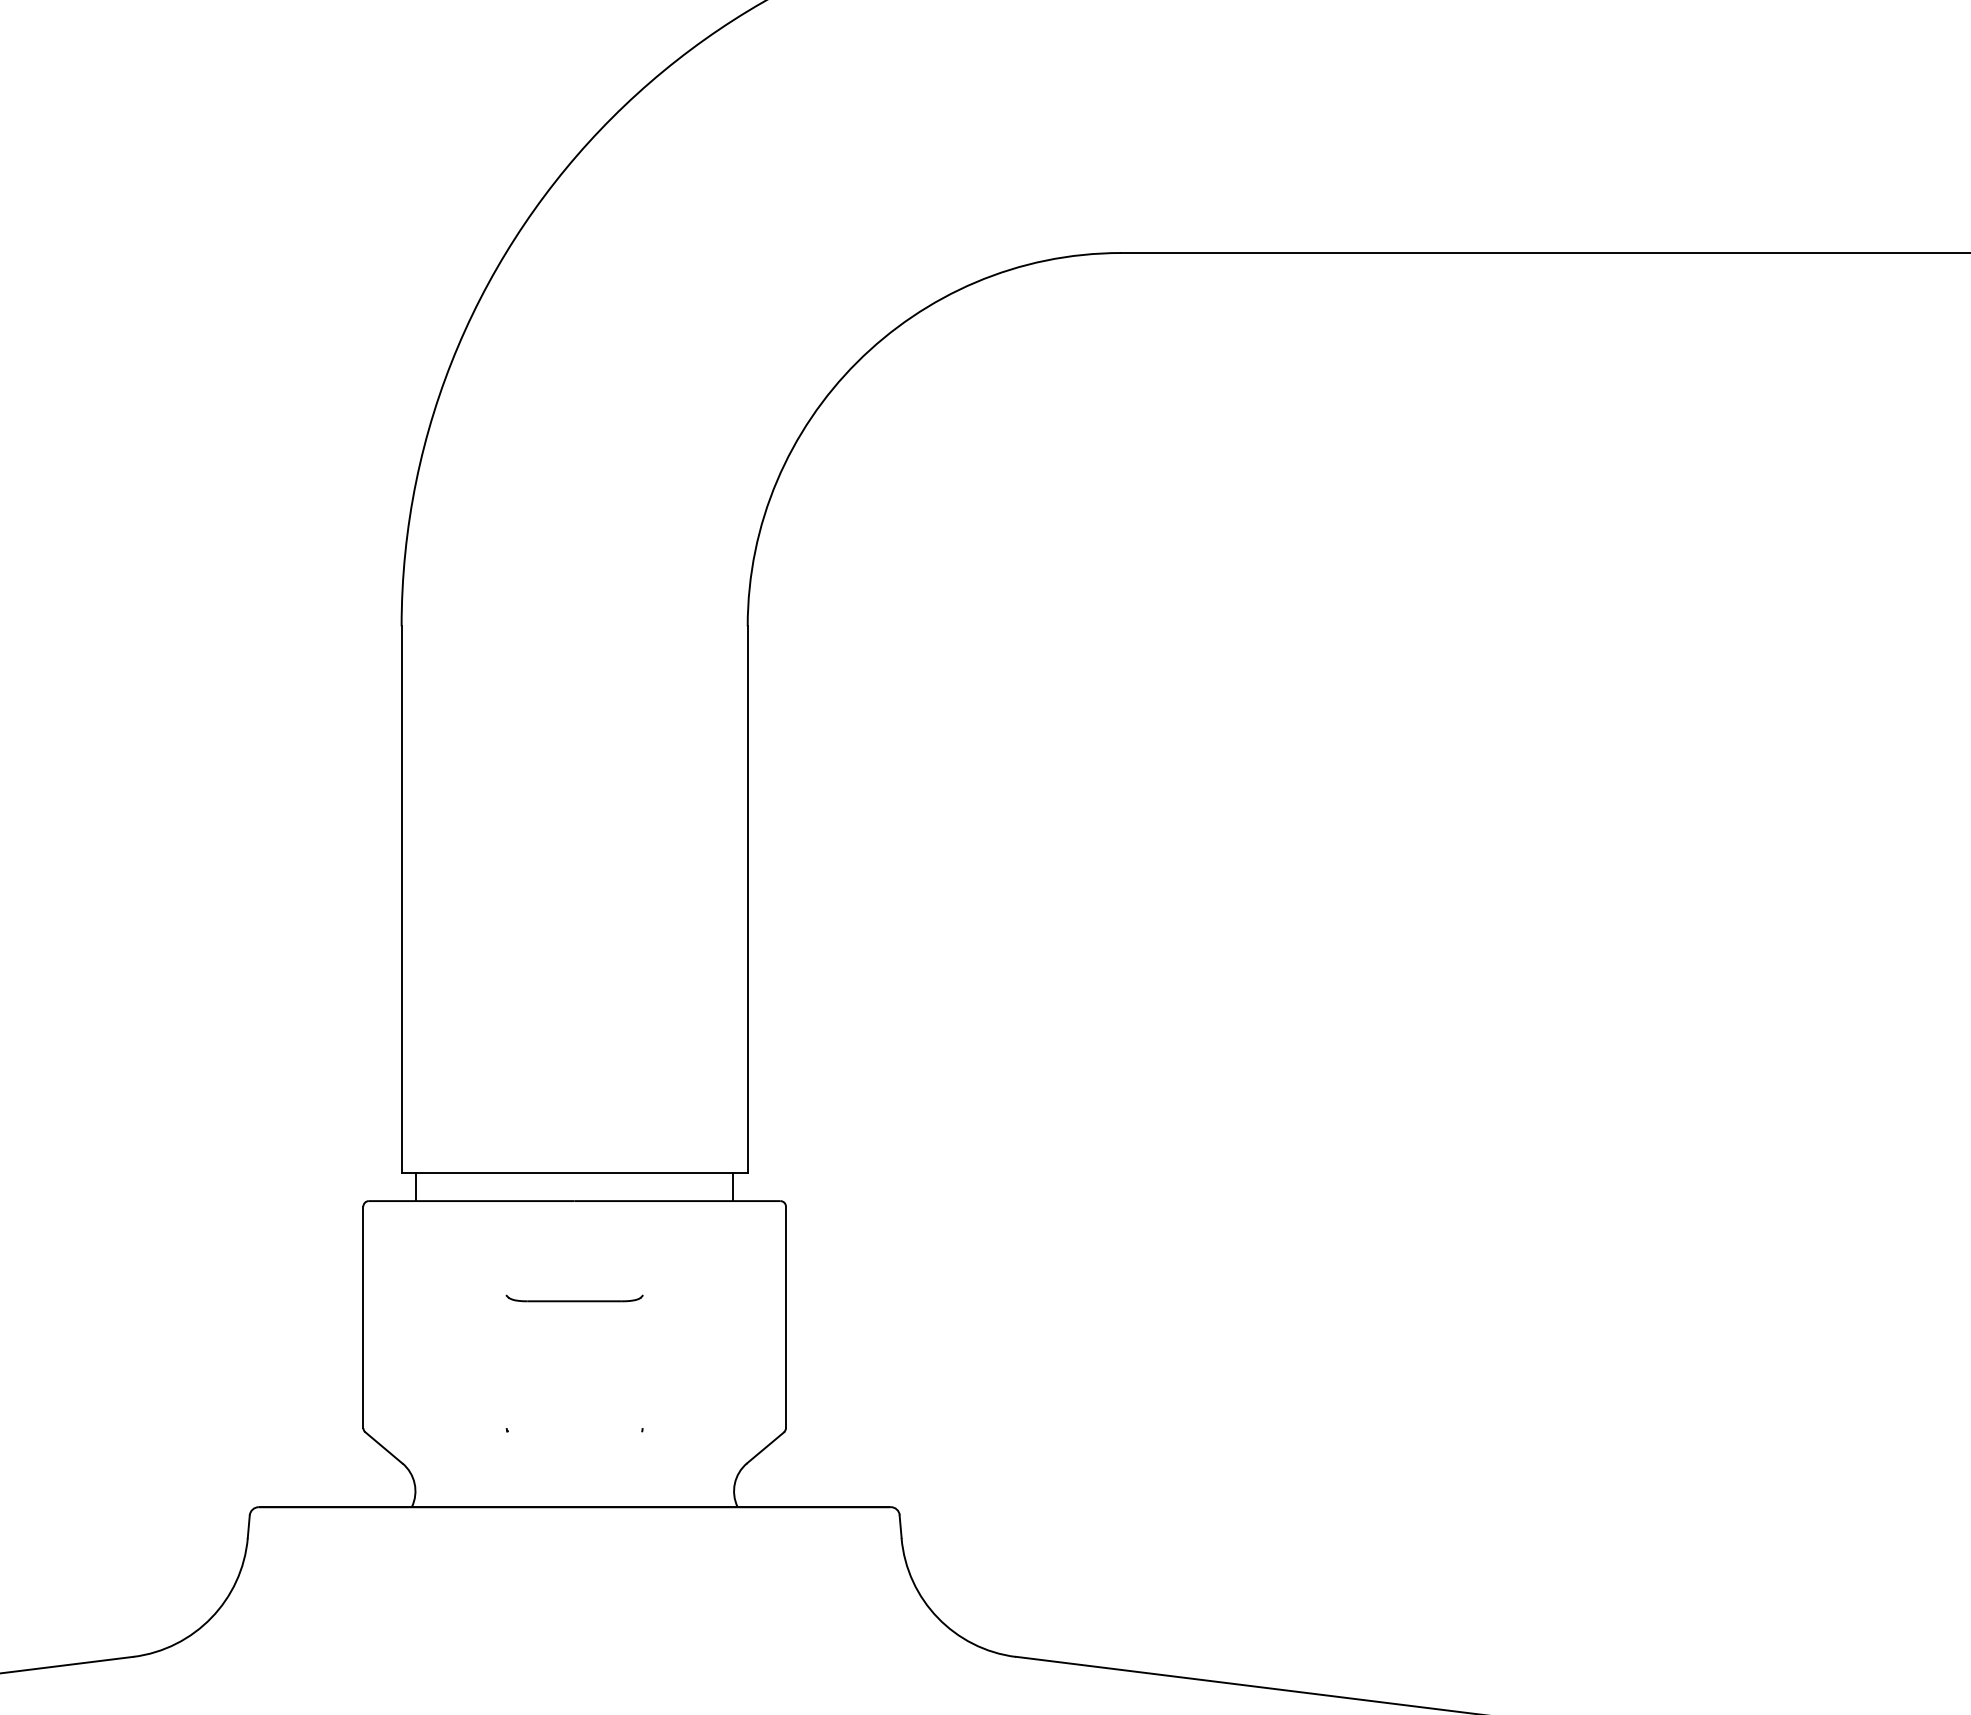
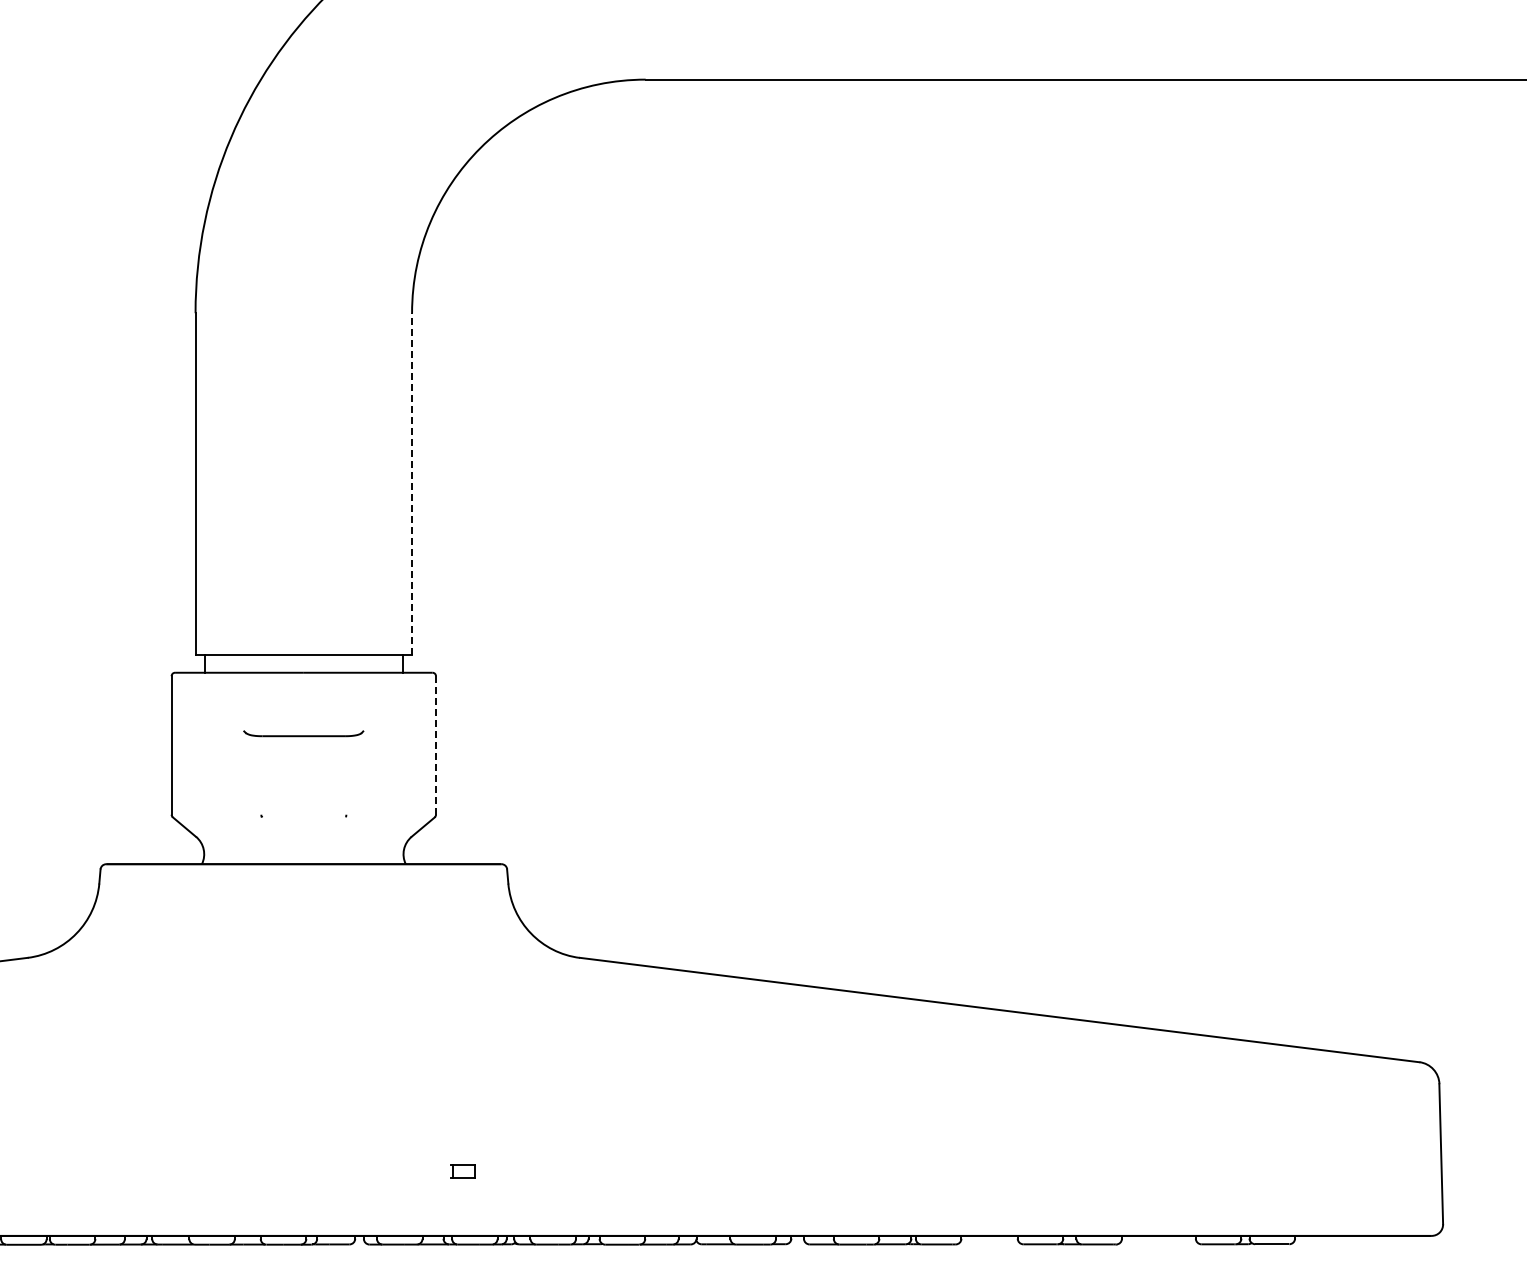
line: (748, 900) -> (412, 484), solid -> dashed
part: (574, 1298) -> (303, 733), size x1.4
line: (786, 1315) -> (436, 744), solid -> dashed

